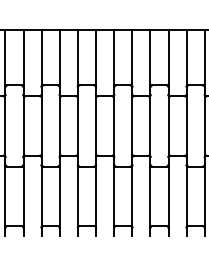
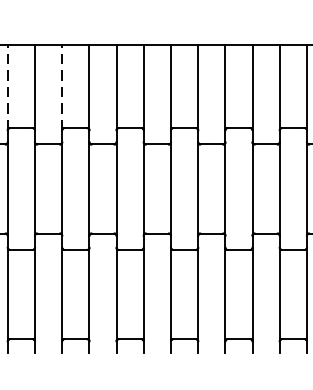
line: (5, 58) -> (8, 87), solid -> dashed
line: (41, 58) -> (62, 87), solid -> dashed

